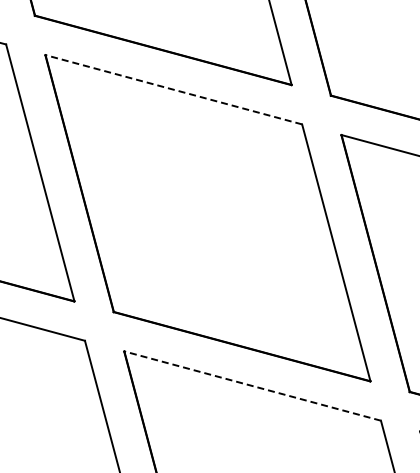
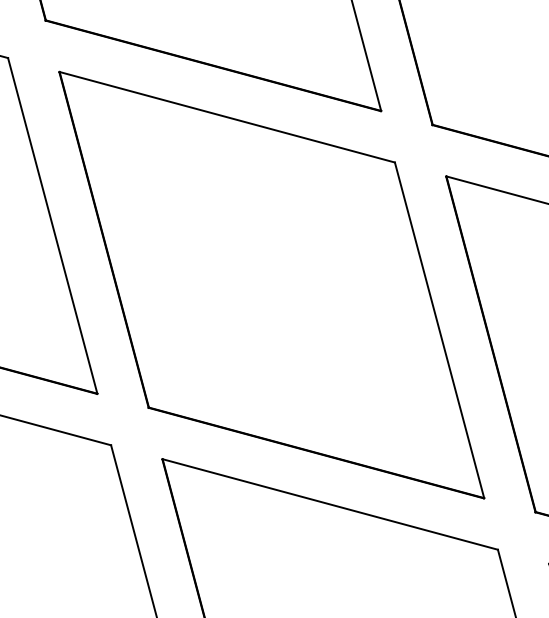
line: (173, 89) -> (226, 116), dashed -> solid
line: (252, 386) -> (330, 505), dashed -> solid

